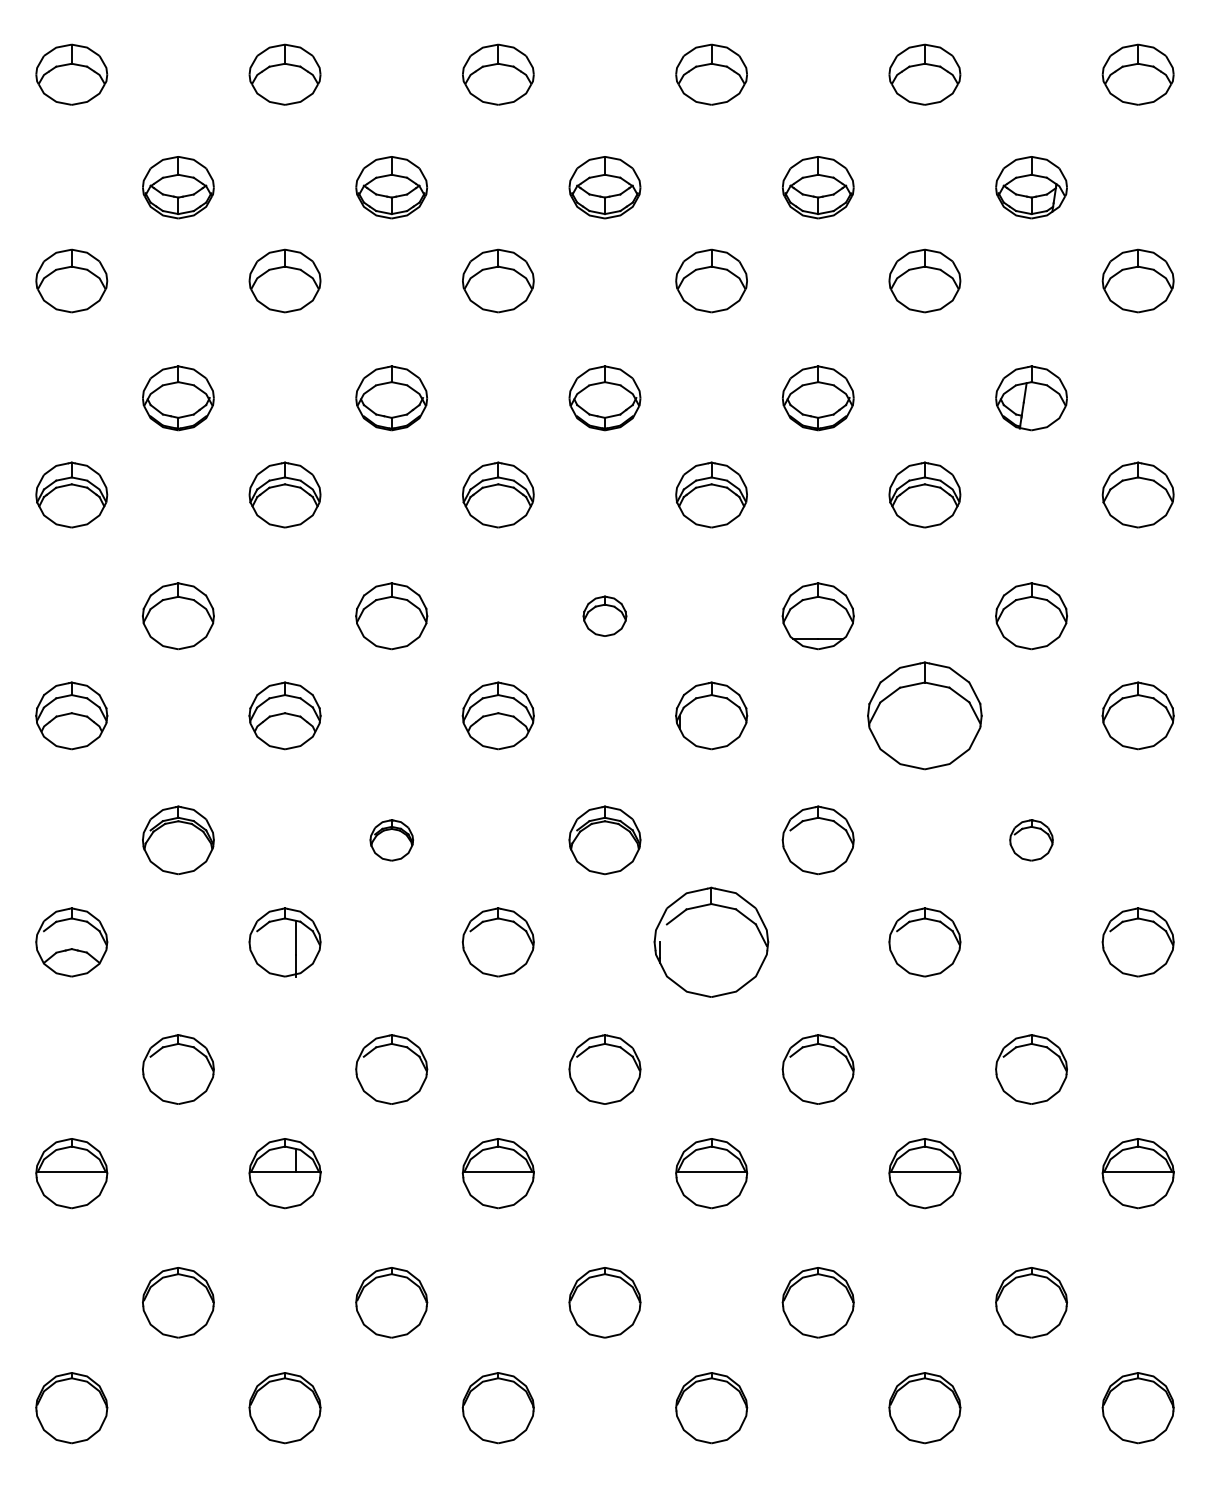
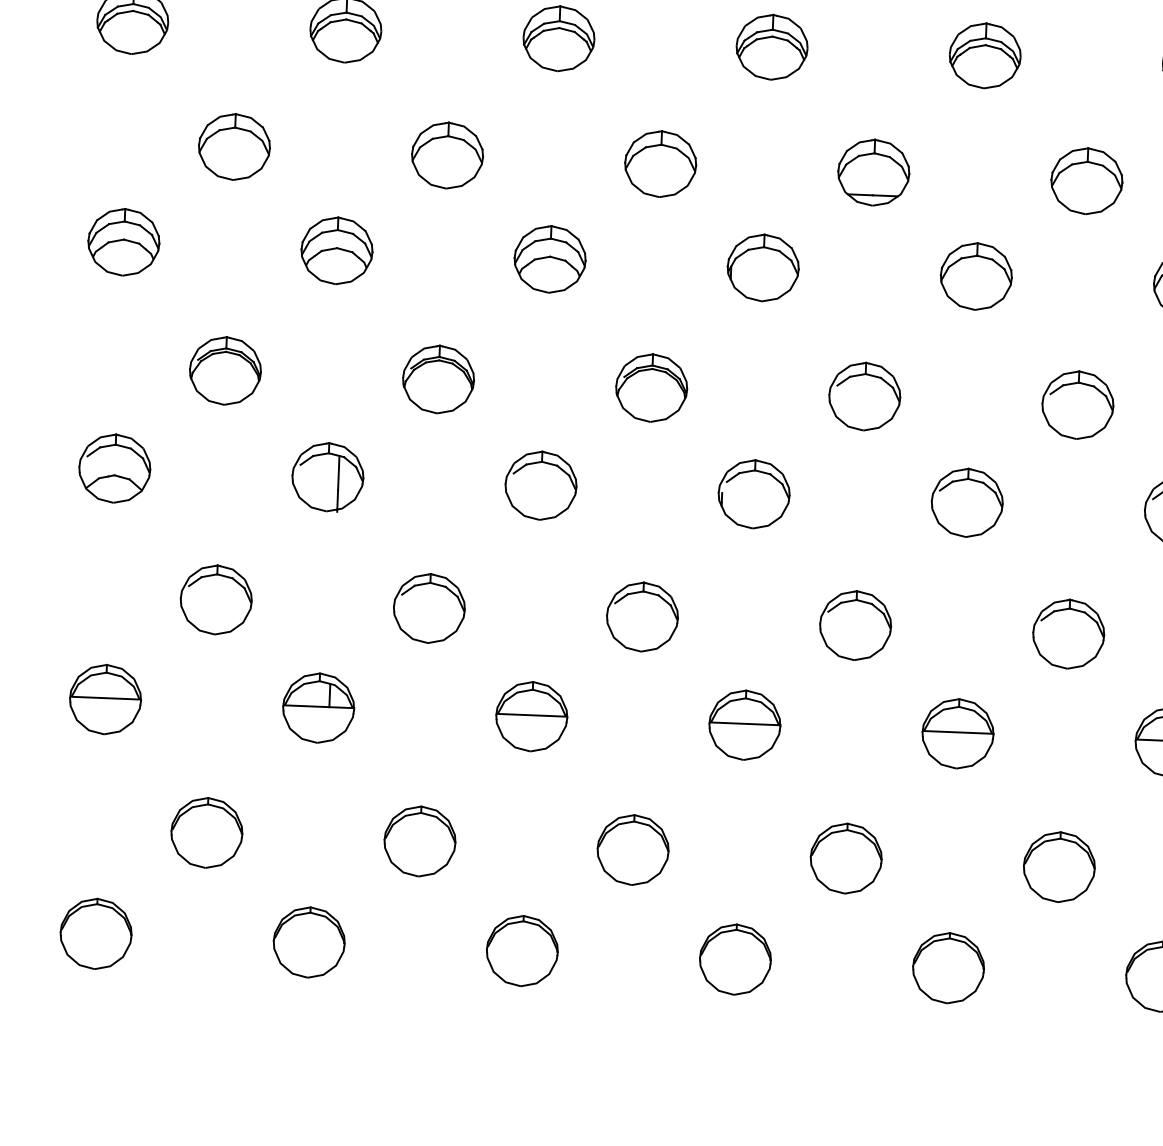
part: (604, 616) -> (660, 164), size x1.67
part: (924, 715) -> (975, 276), size x0.62
part: (391, 840) -> (438, 379), size x1.67
part: (1031, 840) -> (1077, 405), size x1.67
part: (711, 942) -> (754, 494), size x0.62

